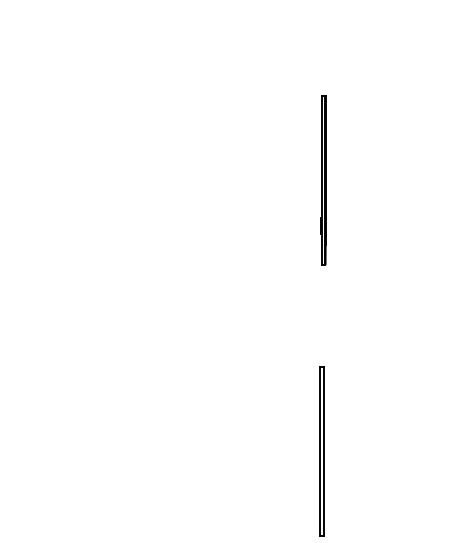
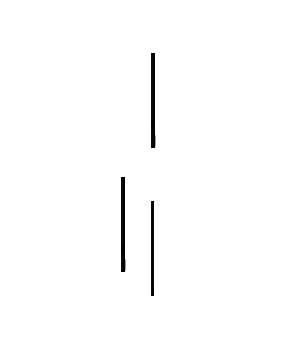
line: (269, 407) -> (123, 224), added

